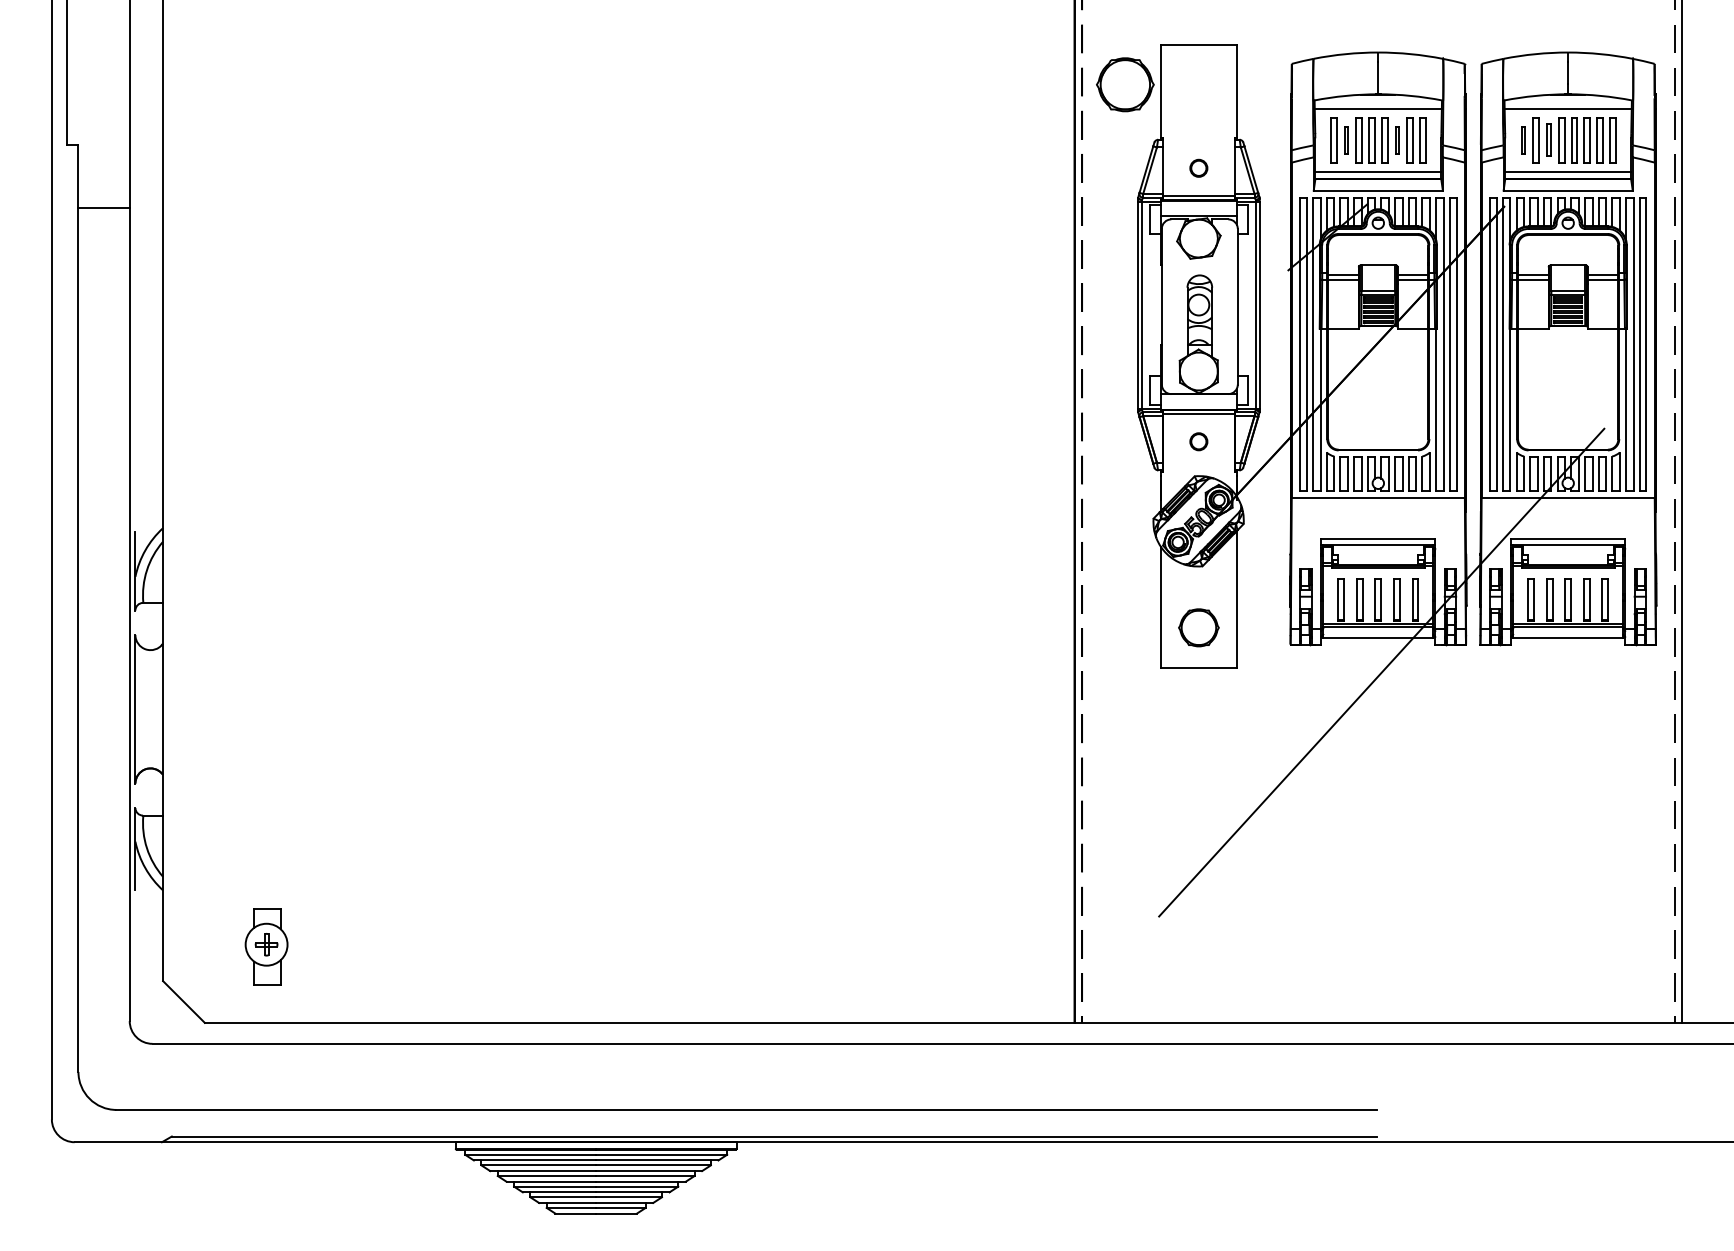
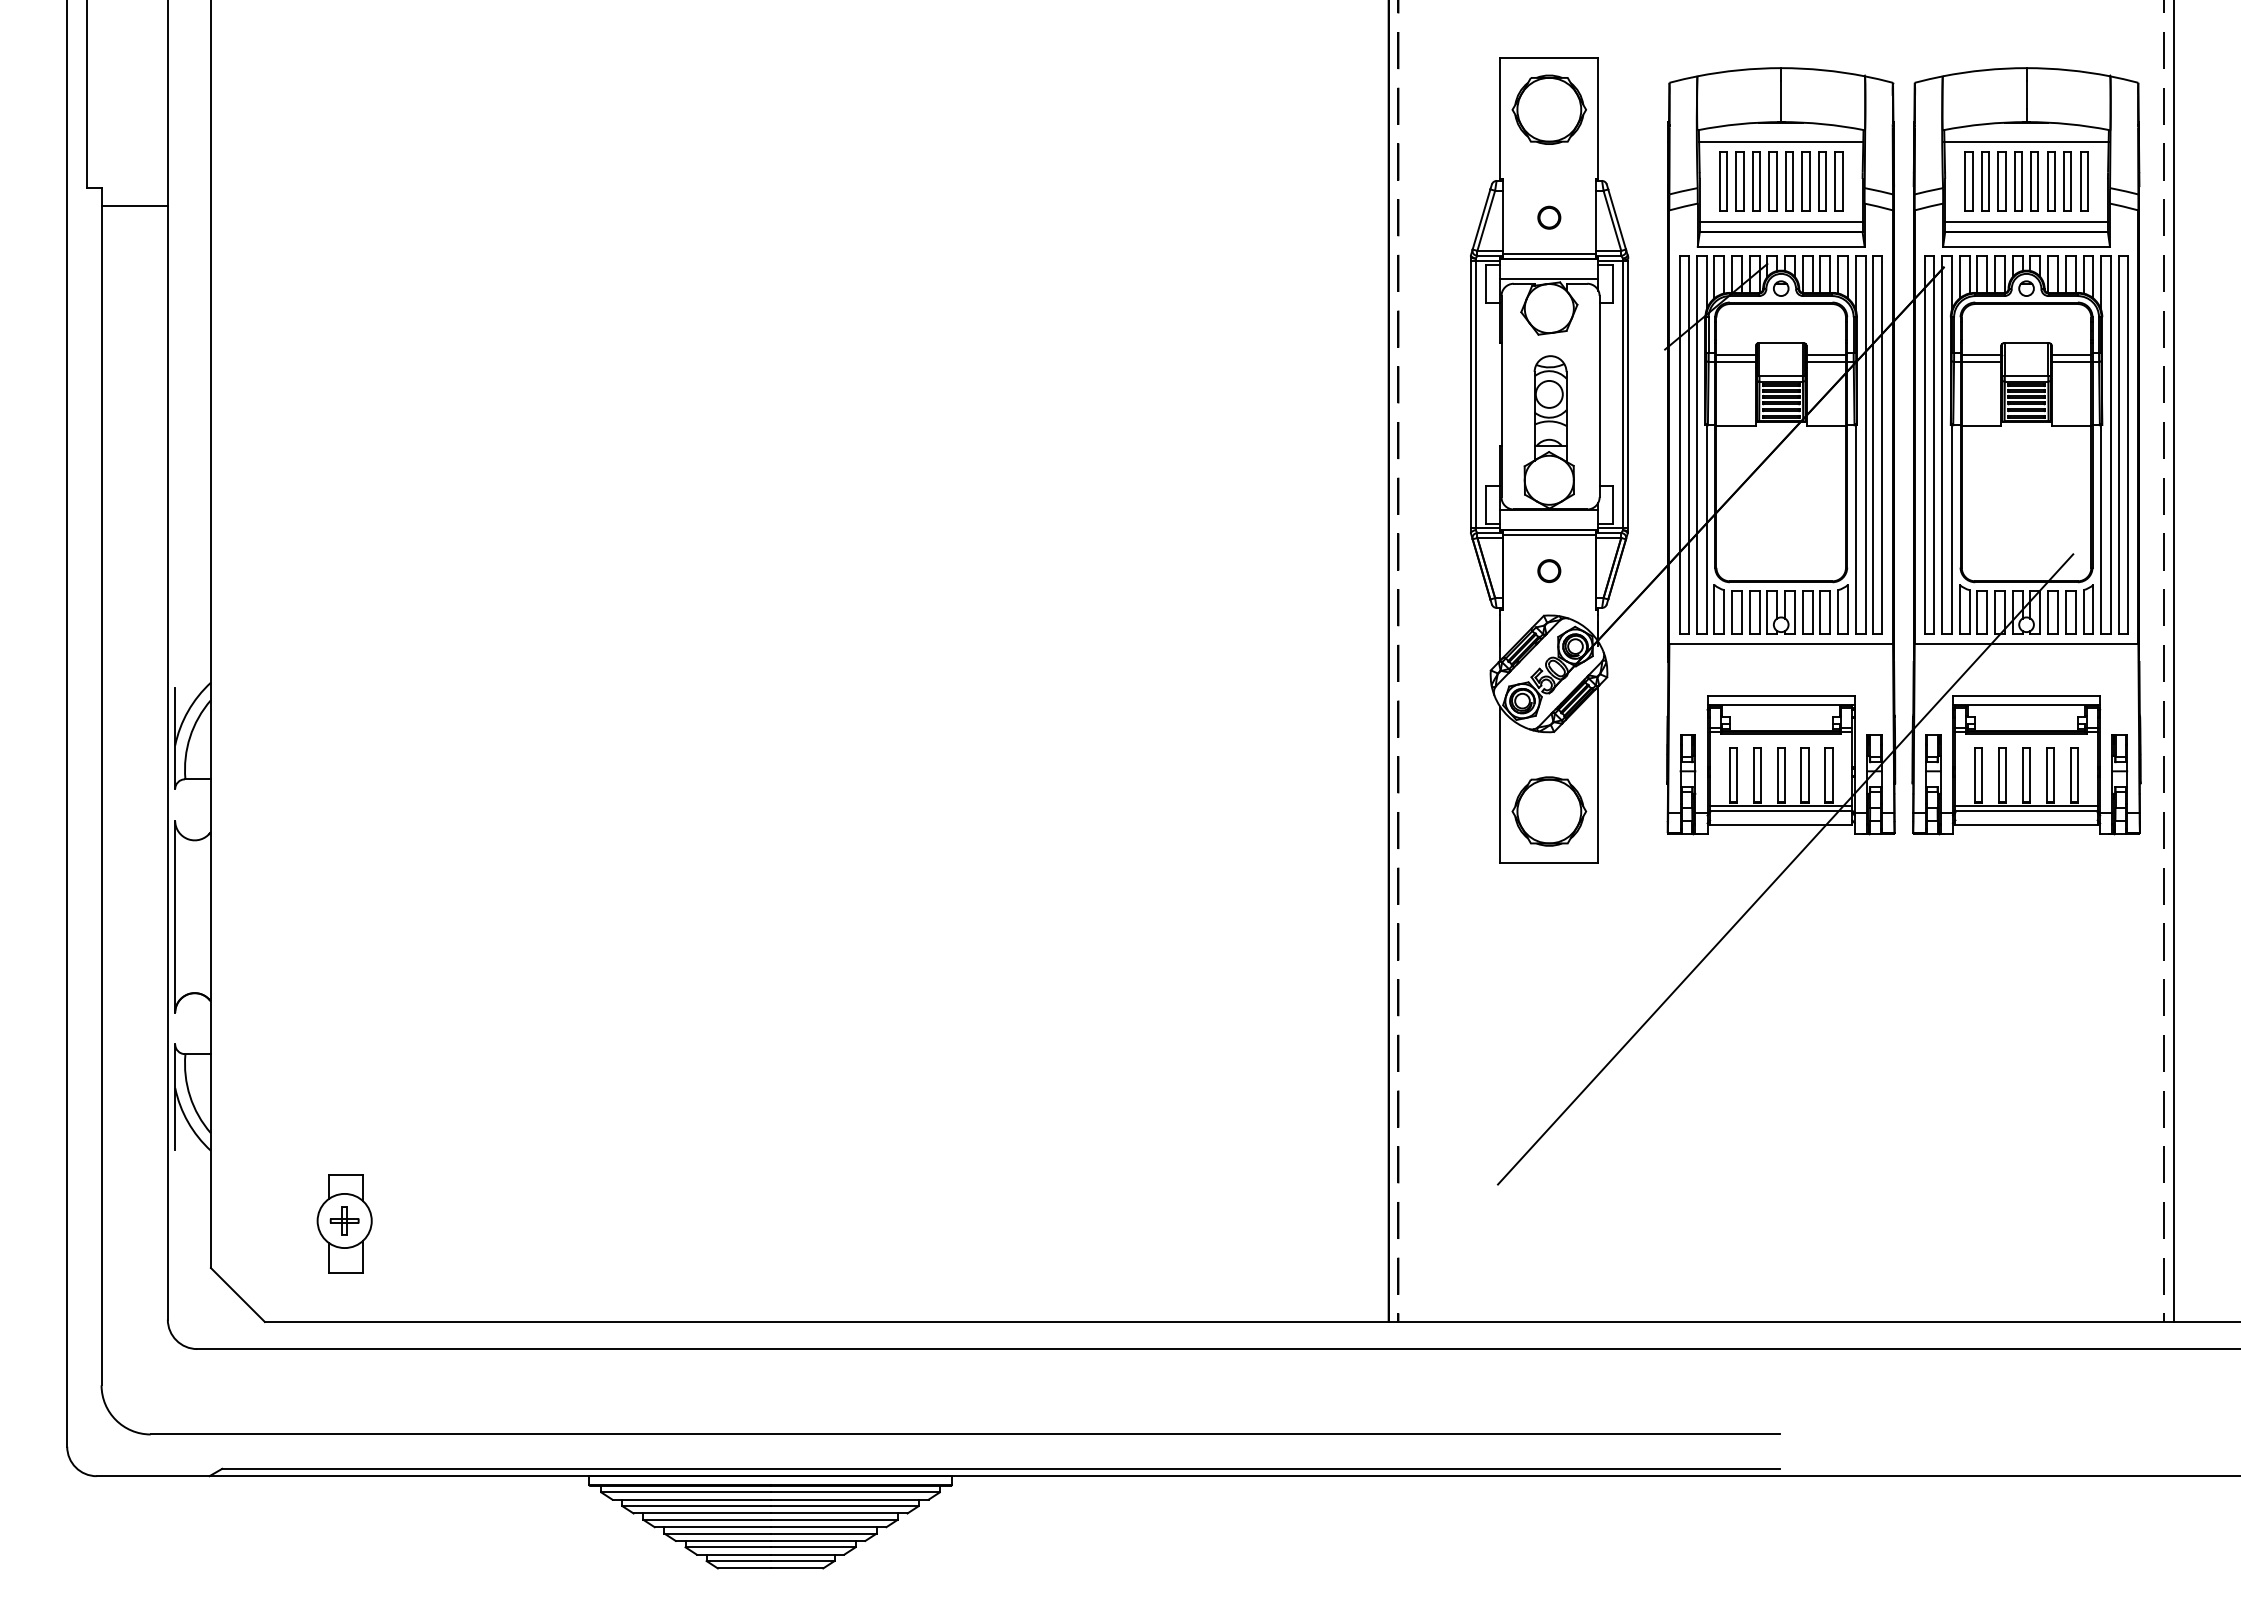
part: (1124, 84) -> (1548, 109), moved
part: (1346, 140) -> (1739, 181), size x1.67
part: (1397, 140) -> (1805, 181), size x1.67
part: (1523, 140) -> (1968, 181), size x1.67
part: (1548, 140) -> (2001, 181), size x1.43
line: (103, 207) -> (134, 206), moved
part: (1199, 627) -> (1549, 811), size x1.43

